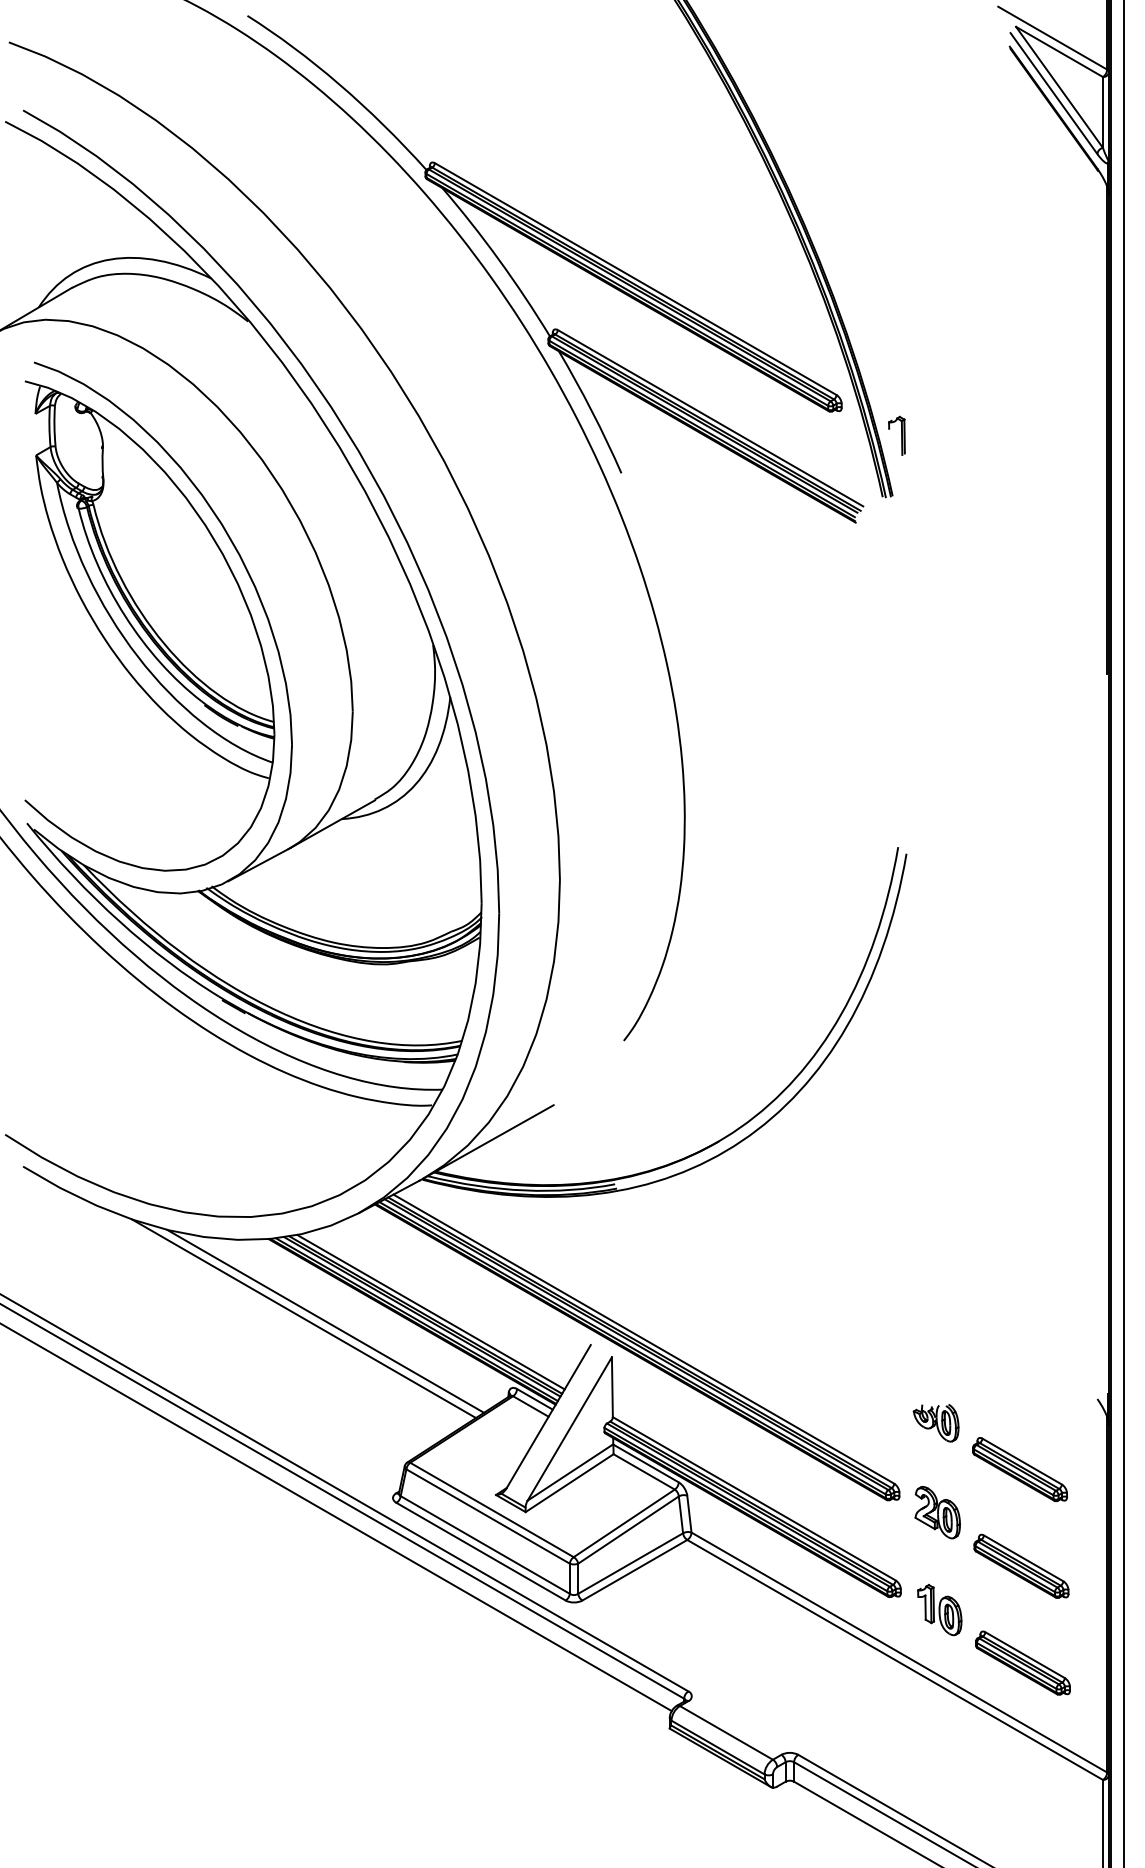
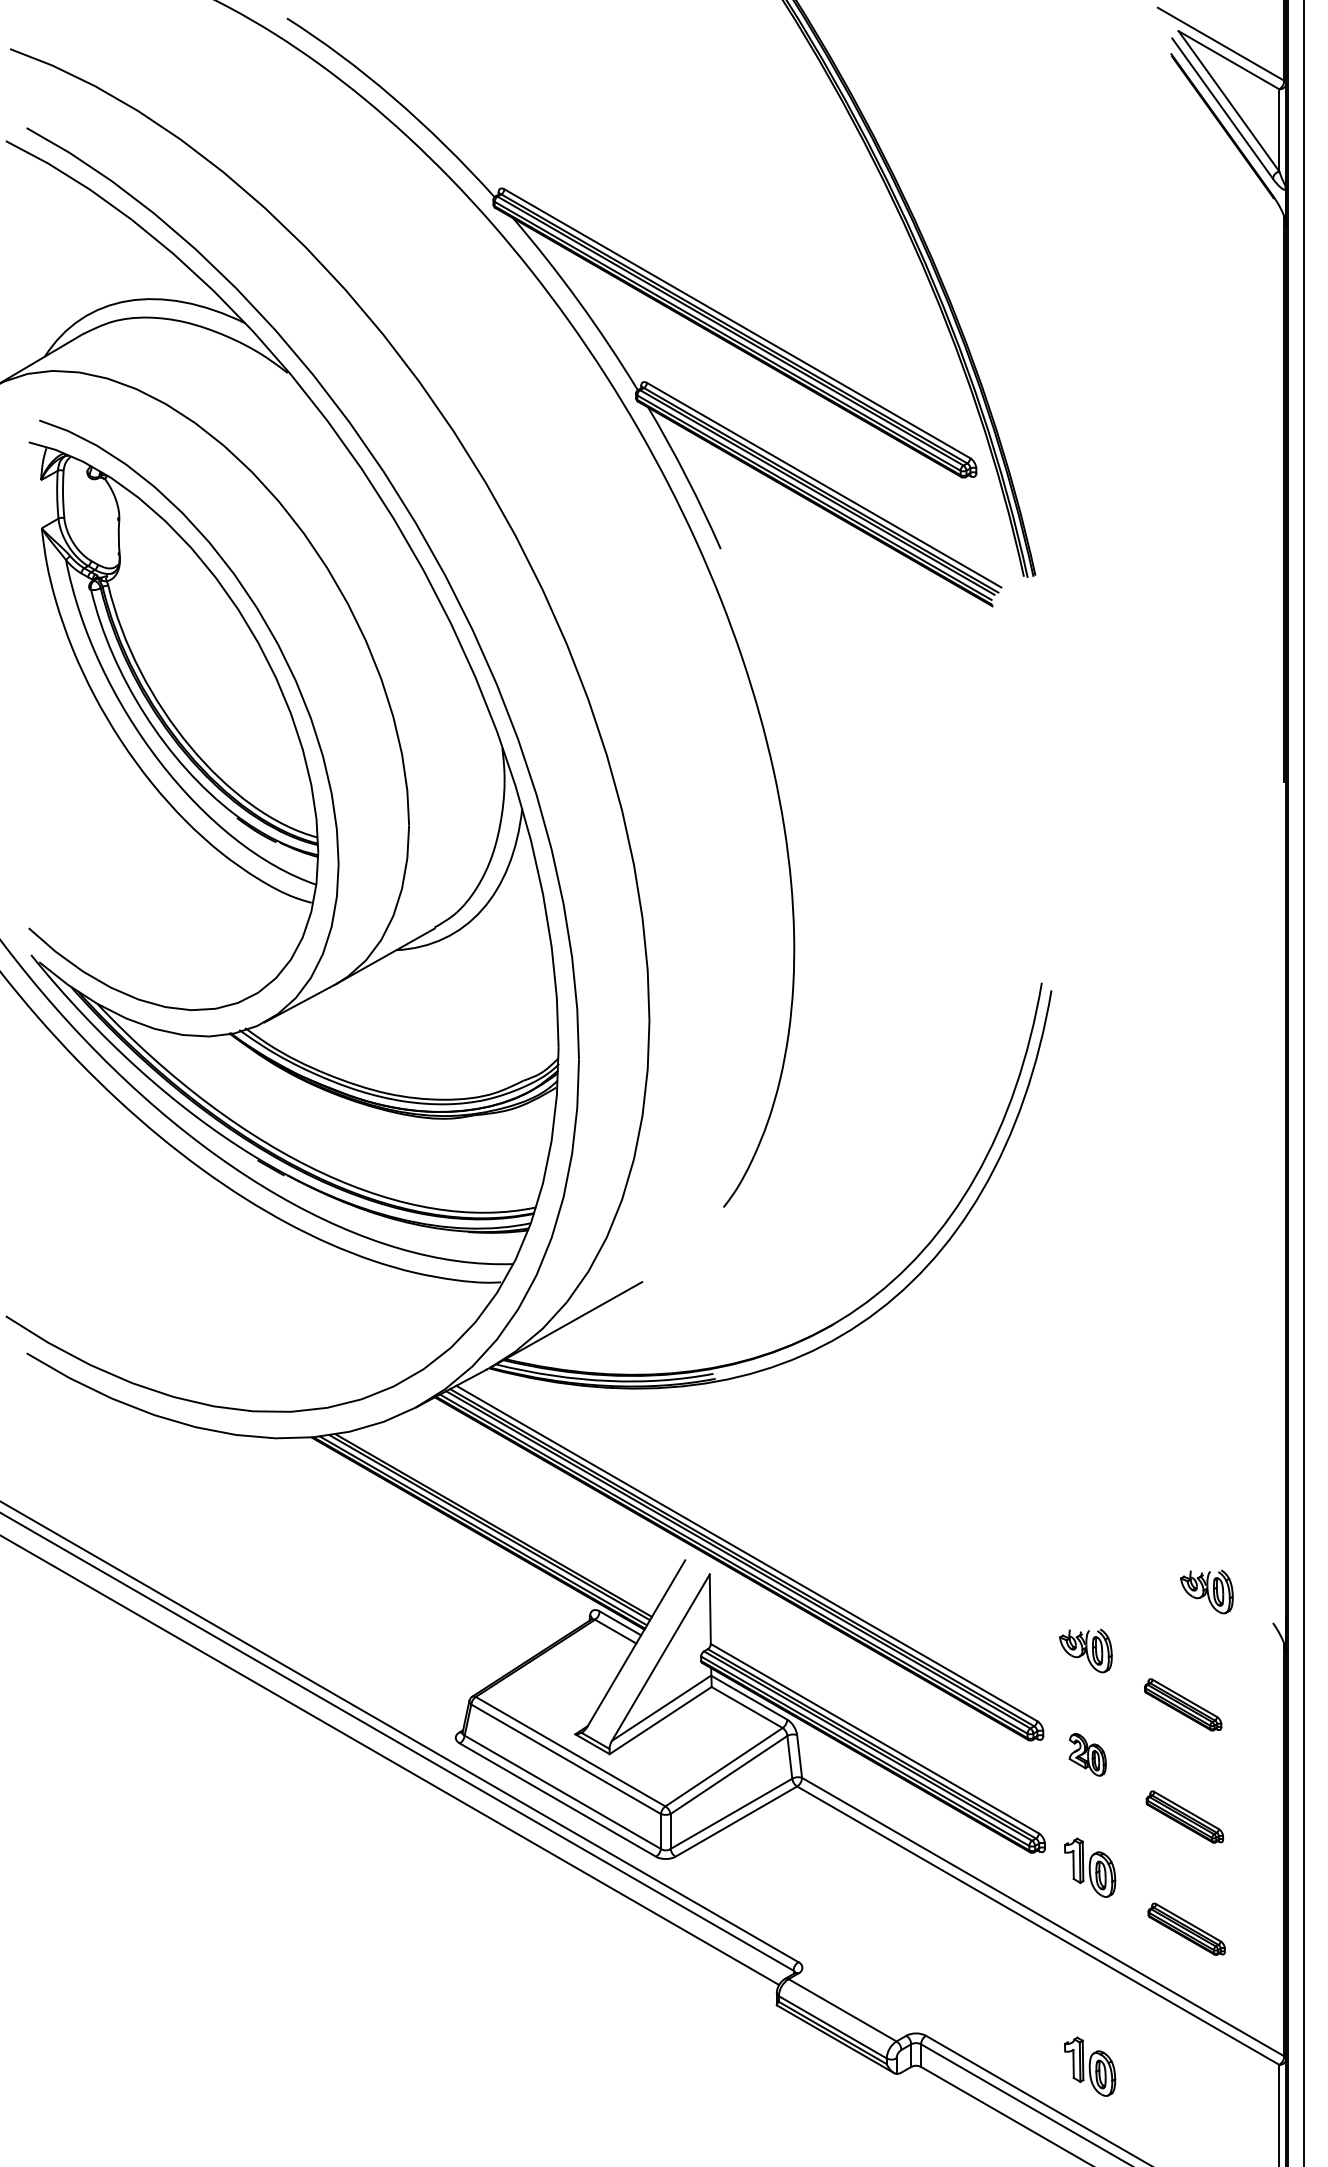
part: (897, 435) -> (1040, 505), removed
line: (430, 1311) -> (499, 1521), removed
line: (303, 1318) -> (352, 1529), removed
line: (325, 1321) -> (377, 1532), removed
part: (1040, 1371) -> (1206, 1591), added
part: (1019, 1469) -> (1182, 1704), size x0.7
part: (937, 1512) -> (1087, 1754), size x0.7
part: (1021, 1565) -> (1184, 1816), size x0.7
part: (1022, 1662) -> (1186, 1928), size x0.7
part: (940, 1781) -> (1090, 2066), added

